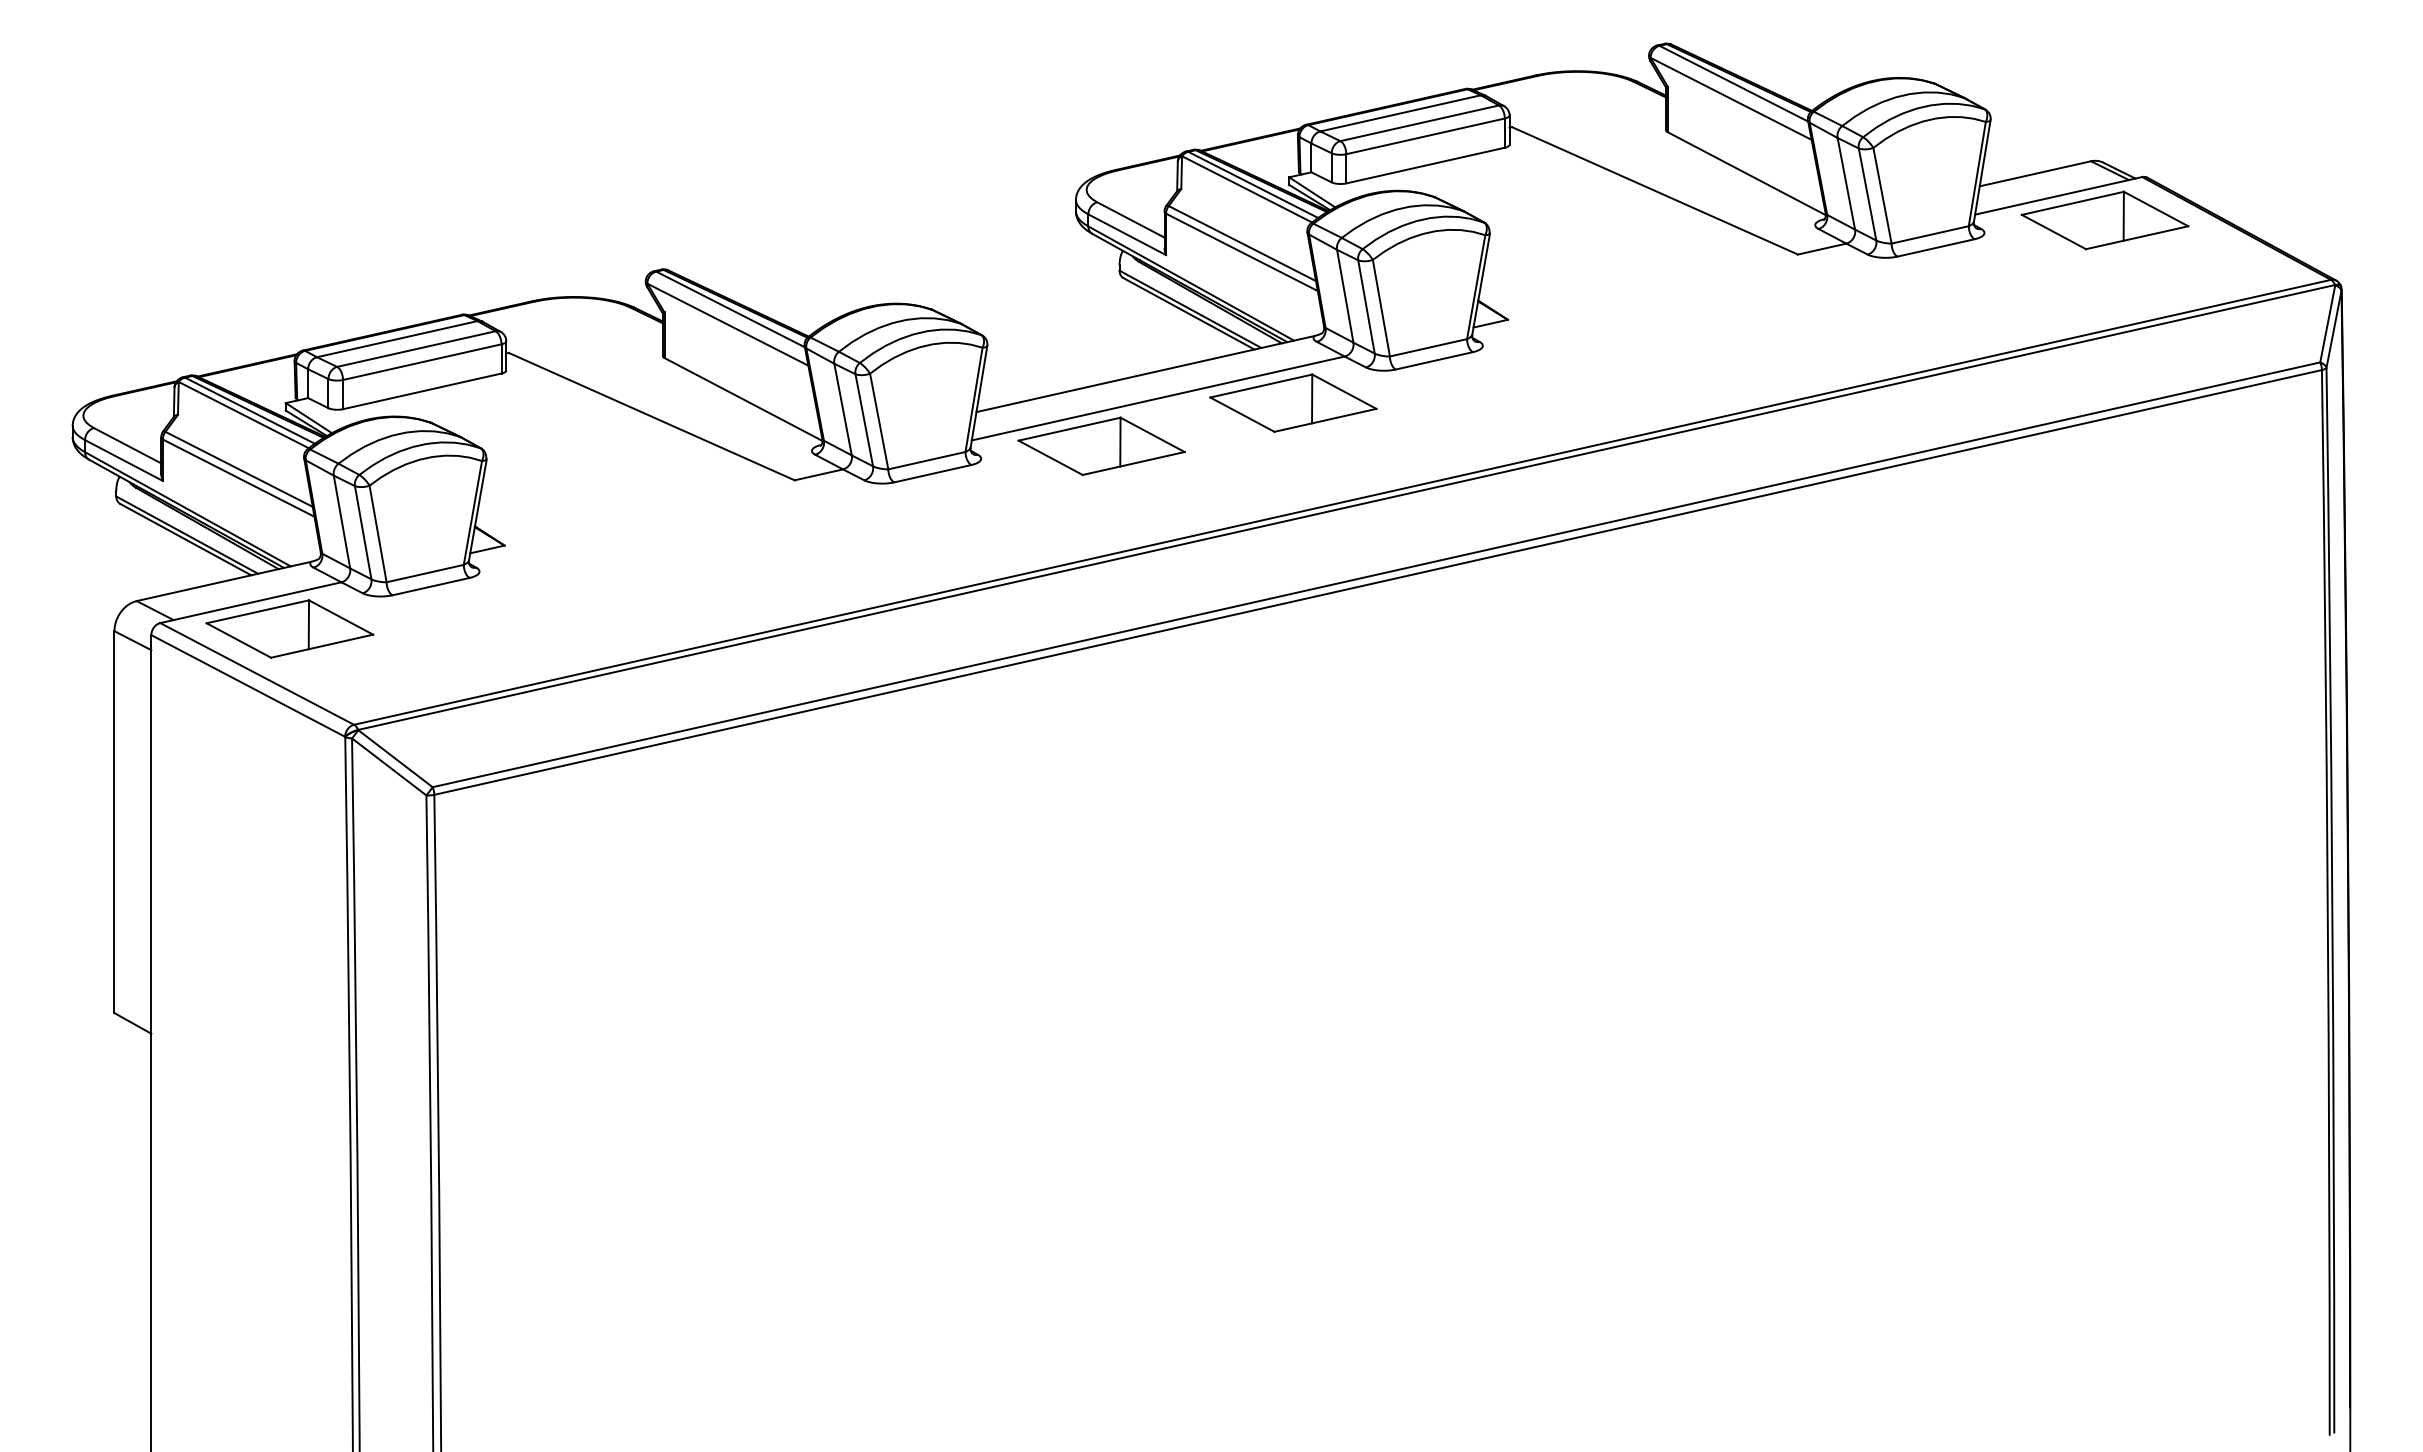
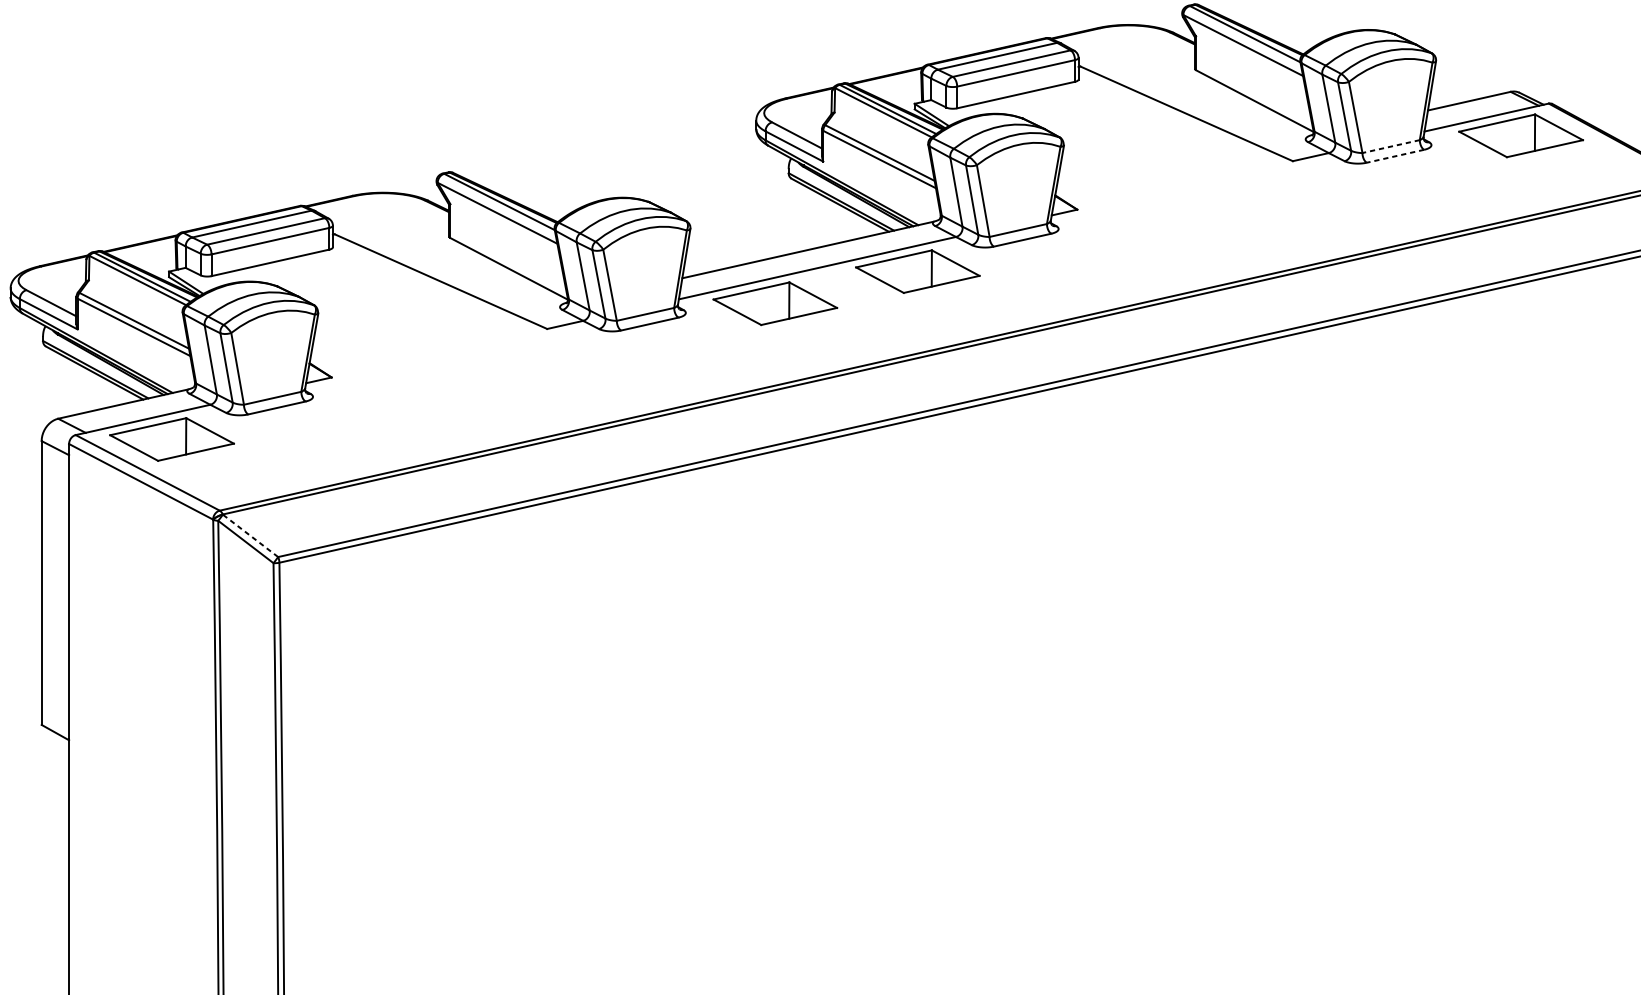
line: (1930, 234) -> (1391, 146), solid -> dashed
line: (1936, 247) -> (1395, 155), solid -> dashed
line: (395, 758) -> (250, 535), solid -> dashed

